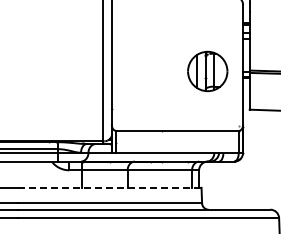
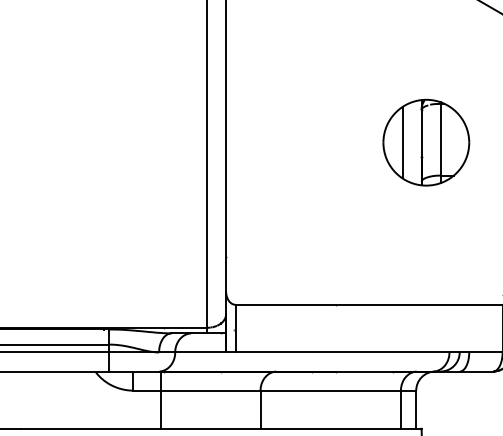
part: (207, 71) -> (425, 142), moved
line: (109, 187) -> (221, 428), dashed -> solid

